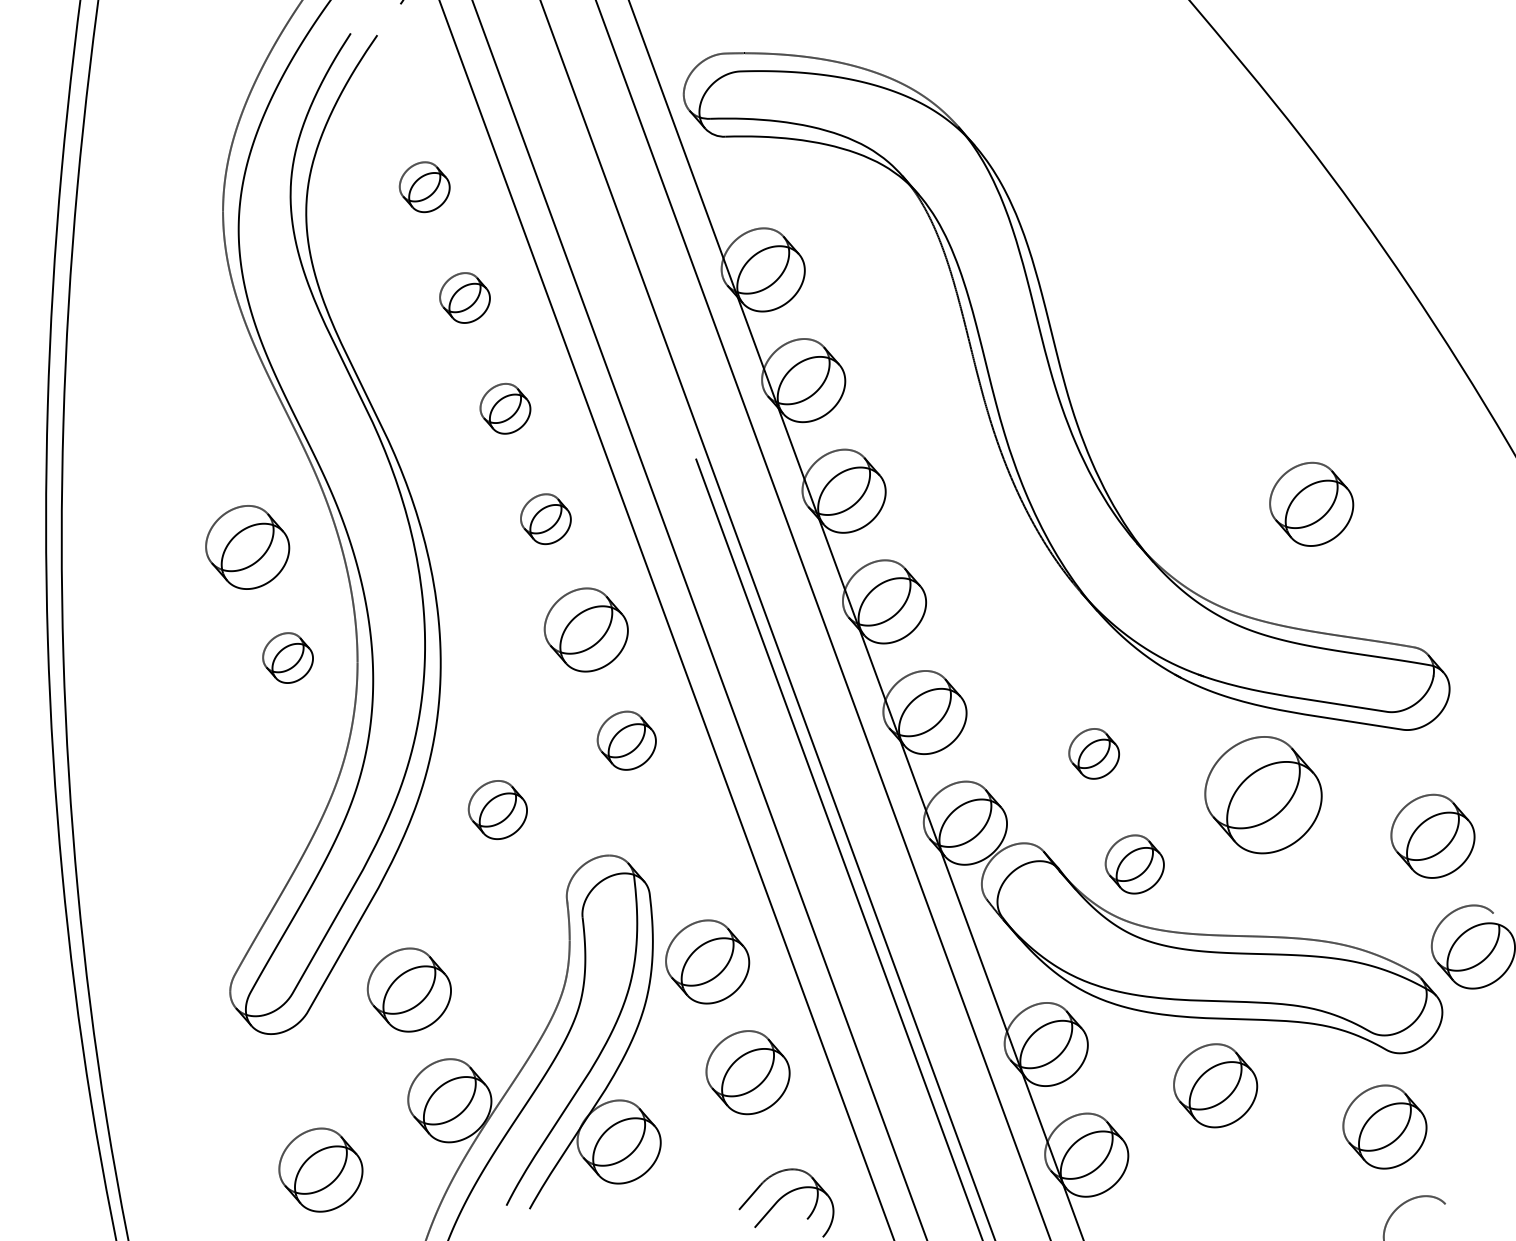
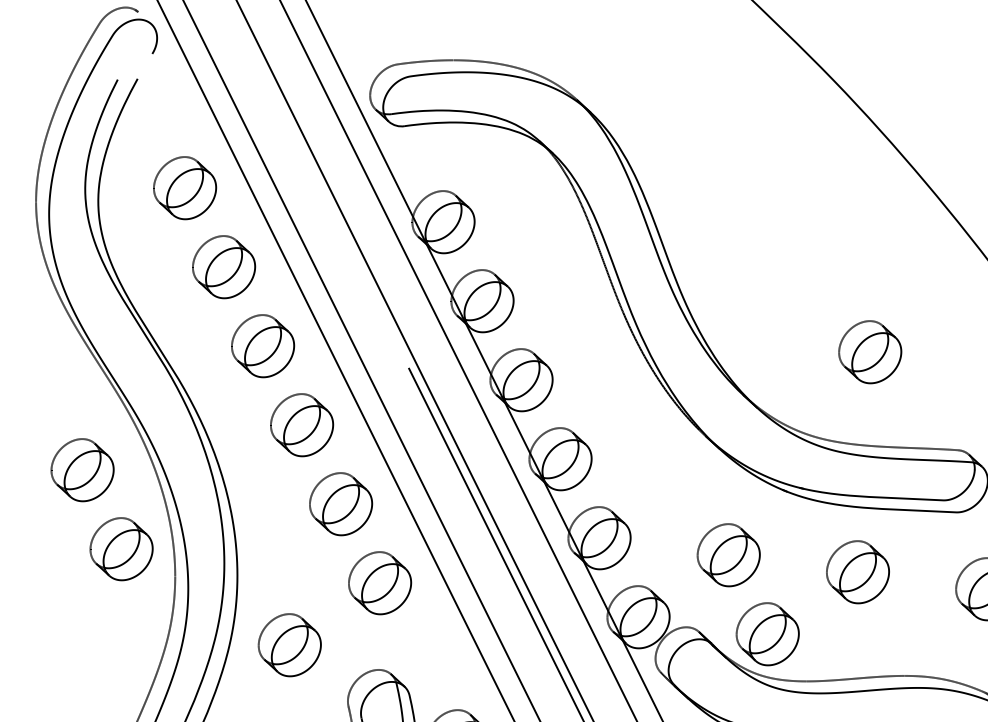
part: (424, 186) -> (184, 187), size x1.67
part: (464, 297) -> (223, 266), size x1.67
part: (505, 408) -> (263, 346), size x1.67
part: (545, 518) -> (301, 424), size x1.67
part: (287, 657) -> (121, 548), size x1.67
part: (626, 740) -> (379, 583), size x1.43
part: (1093, 753) -> (728, 555), size x1.67
part: (1263, 794) -> (857, 571), size x0.71
part: (497, 809) -> (289, 644), size x1.43
part: (1134, 864) -> (767, 634), size x1.43

